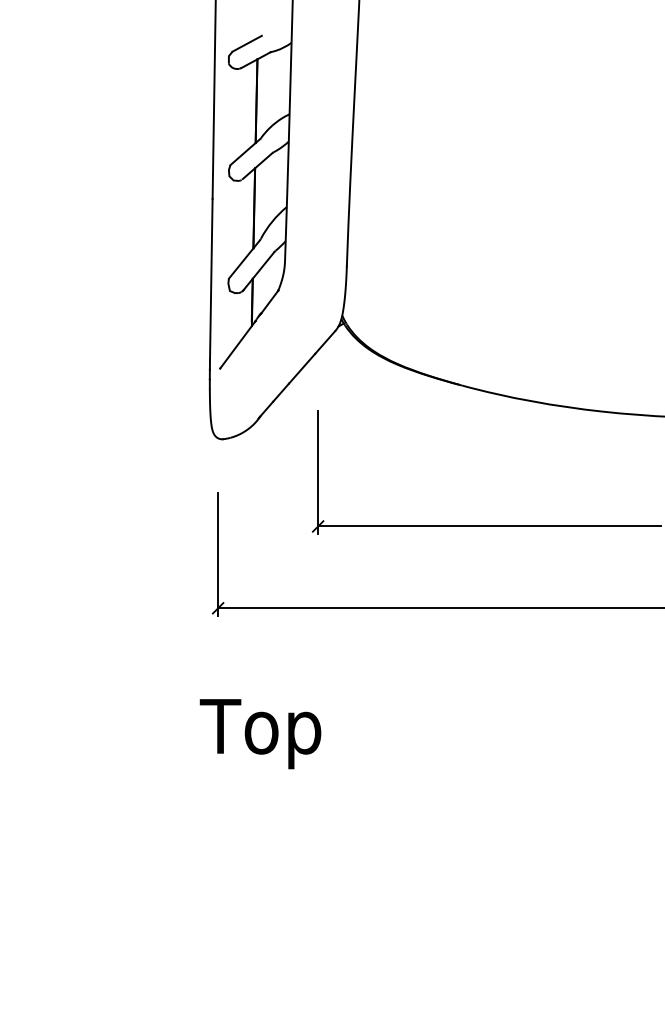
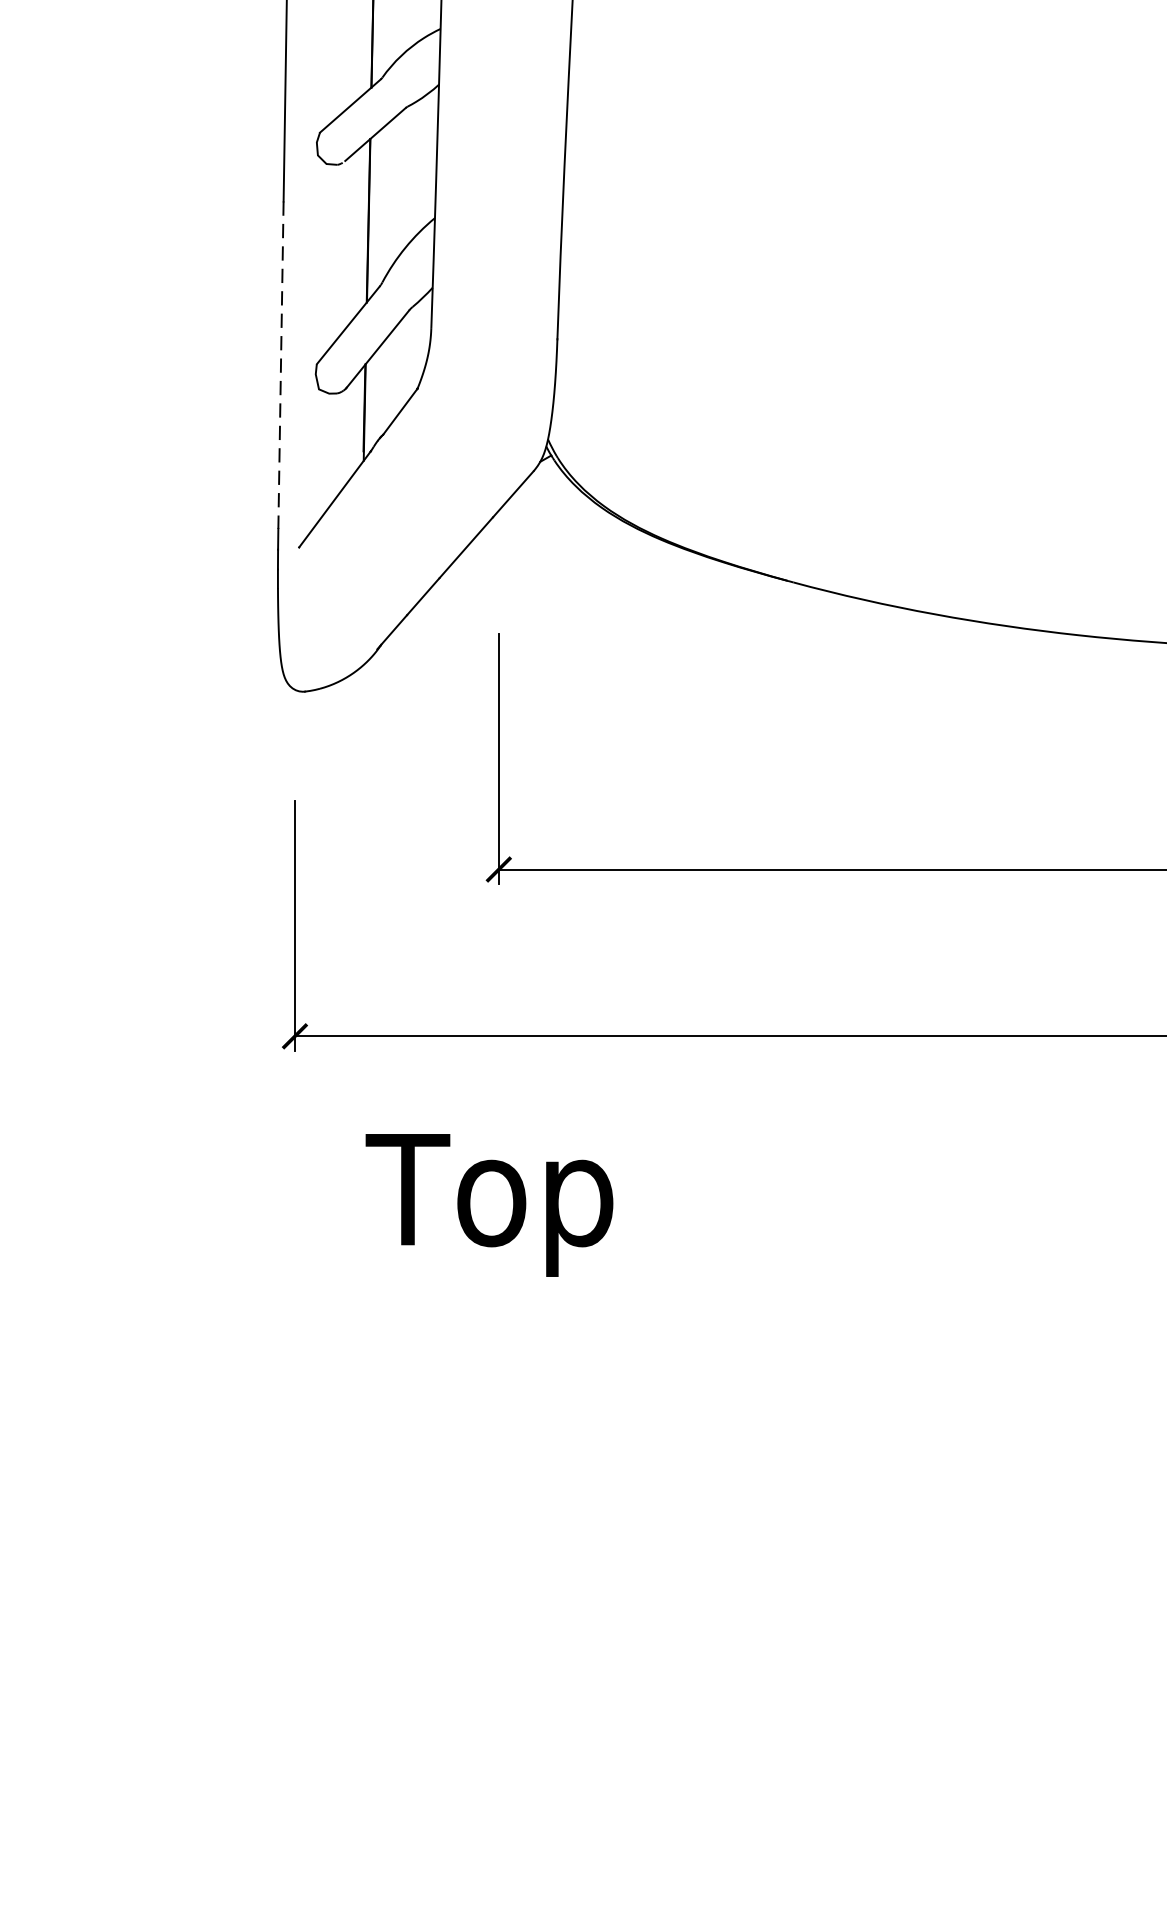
line: (211, 279) -> (281, 365), solid -> dashed
text: (260, 734) -> (489, 1206), moved

